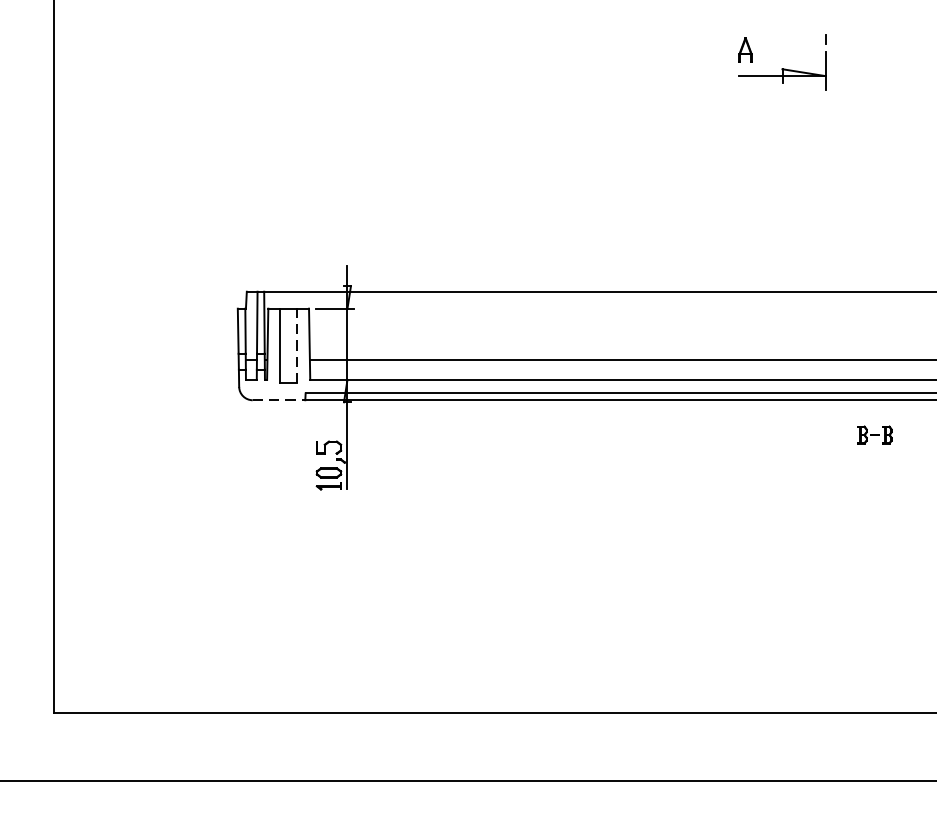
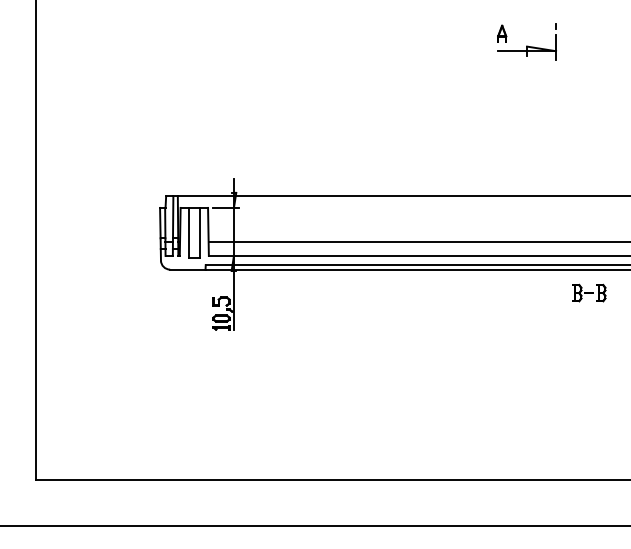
line: (297, 345) -> (200, 232), dashed -> solid
line: (278, 400) -> (187, 269), dashed -> solid
part: (875, 434) -> (589, 292), size x1.43

